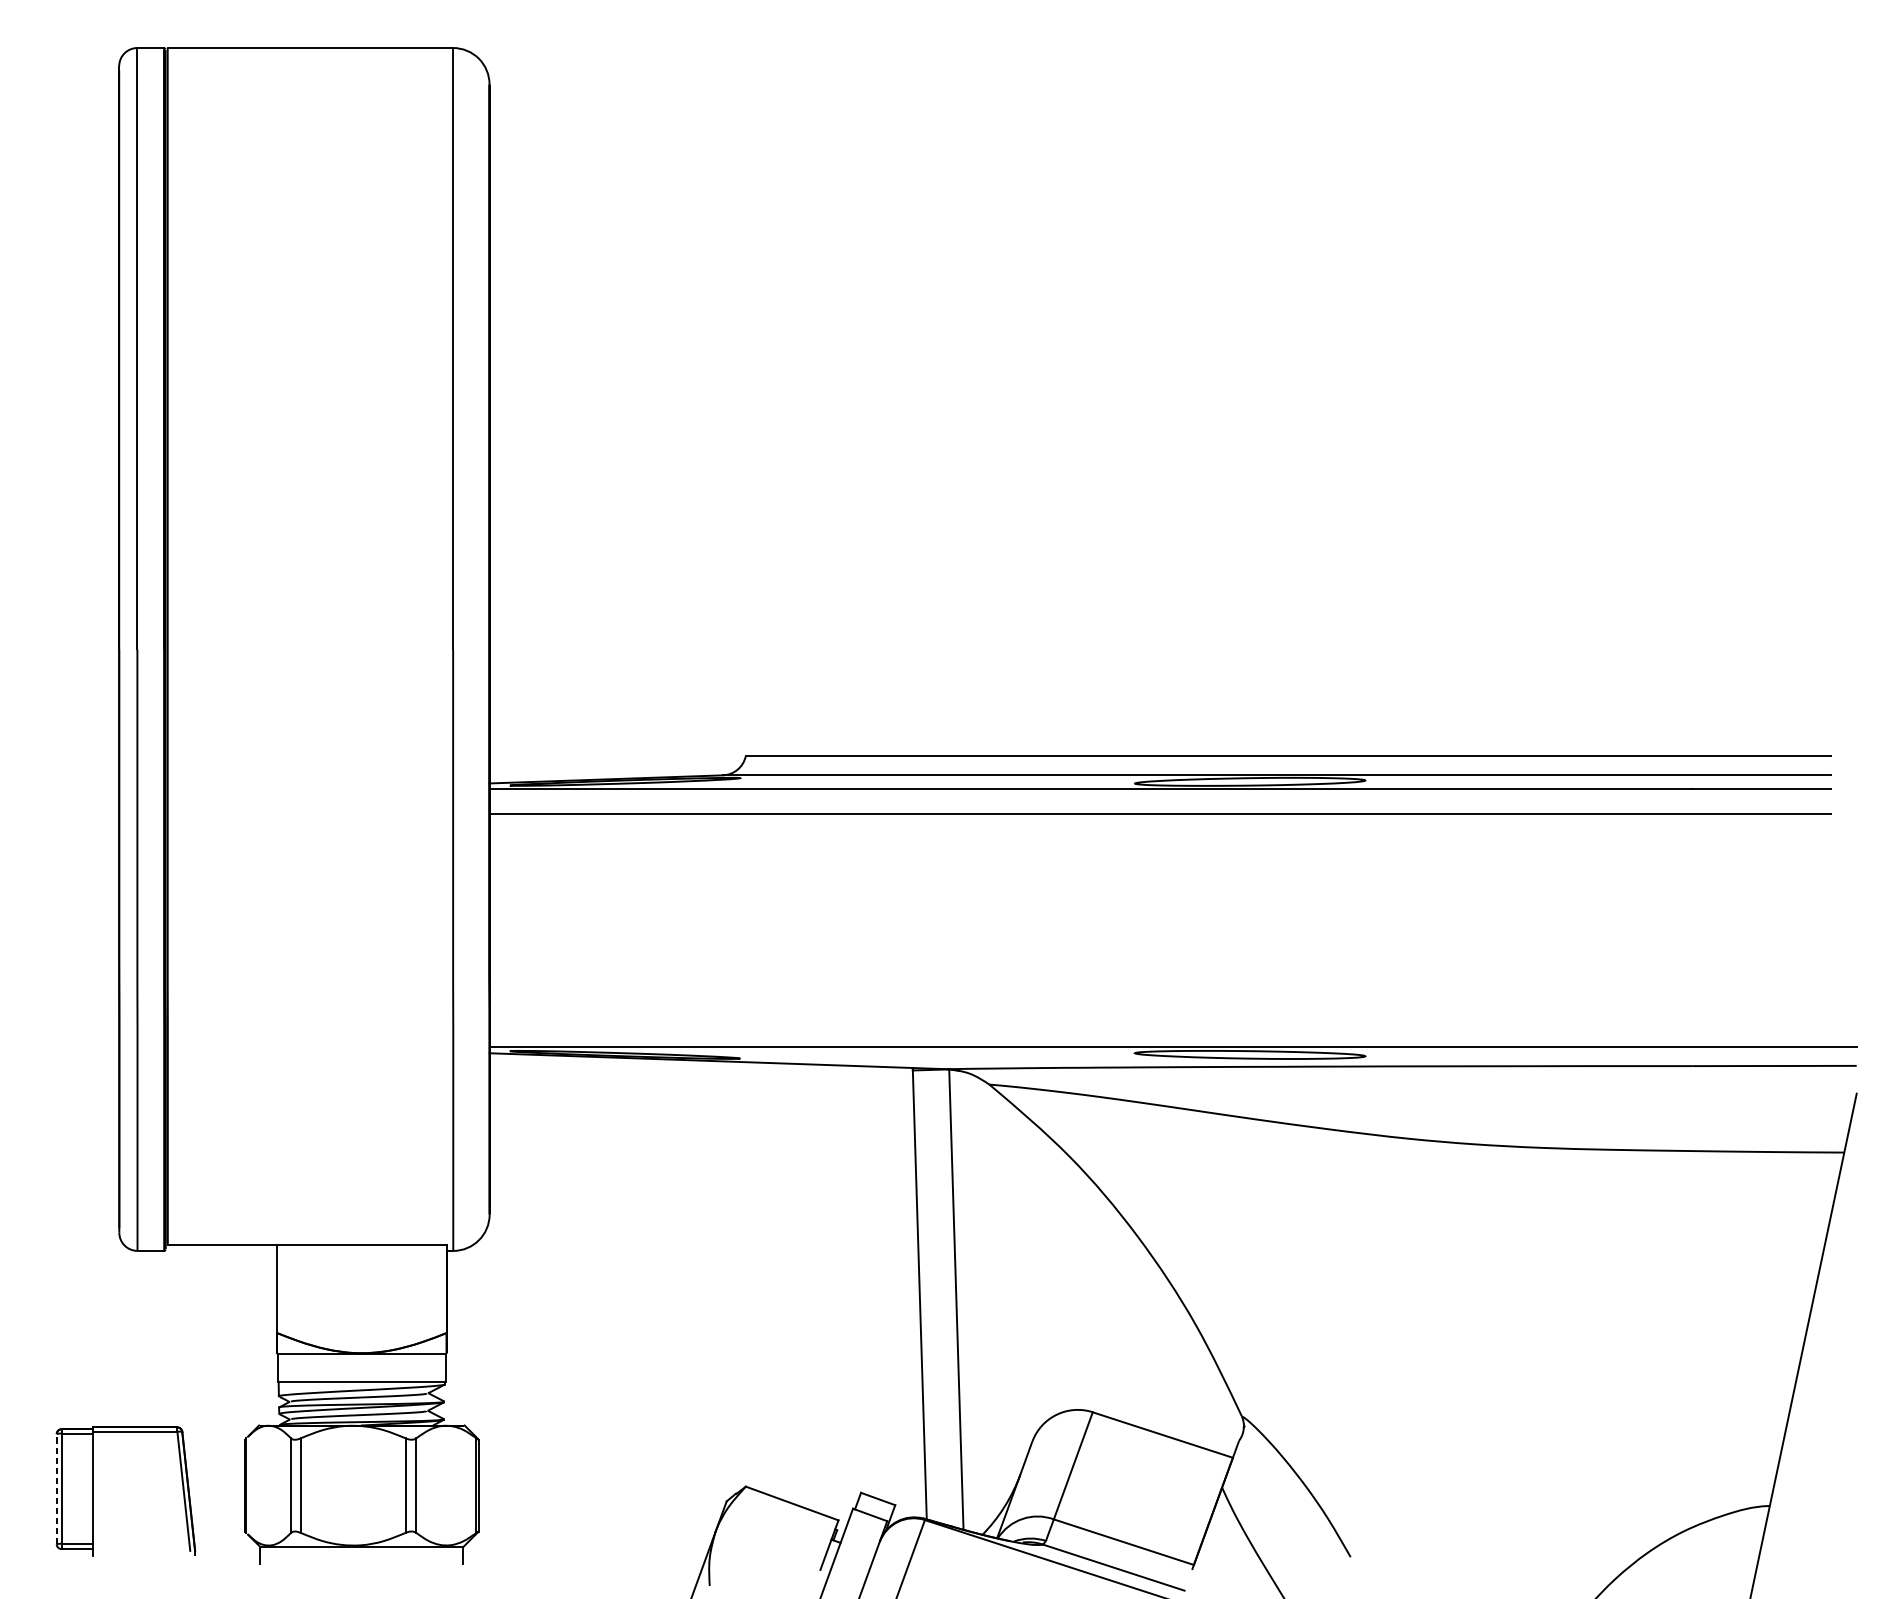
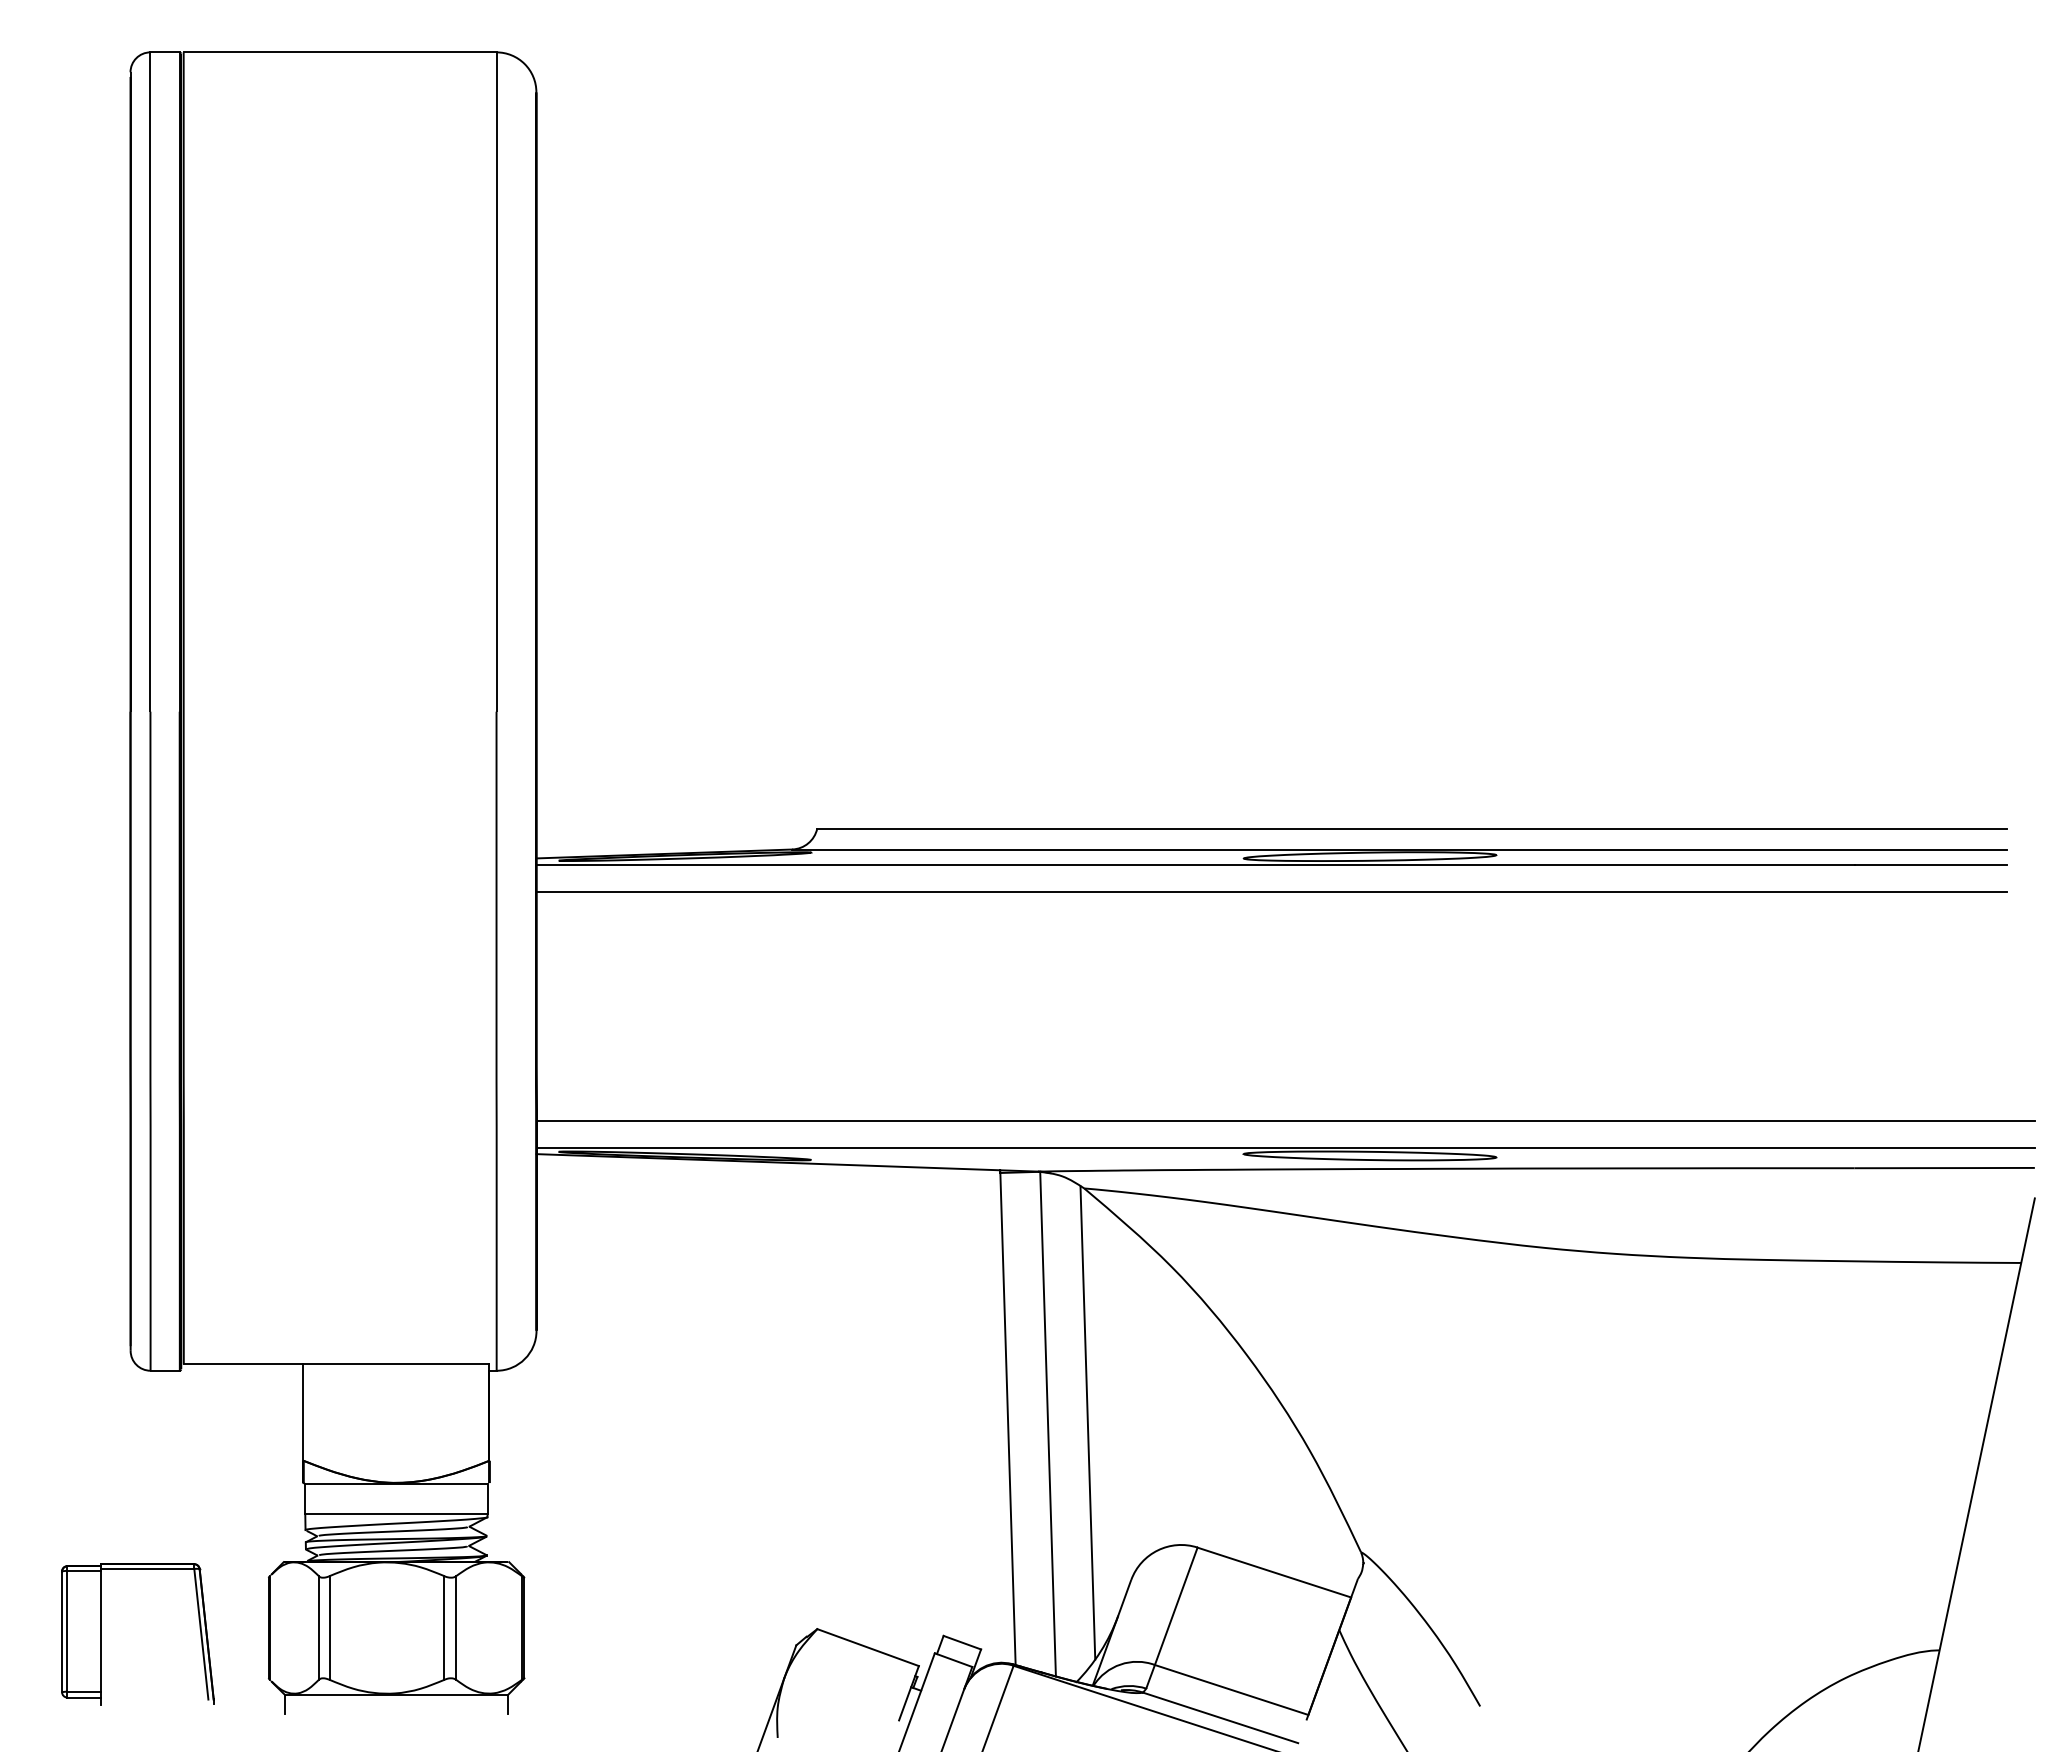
line: (1173, 1023) -> (1285, 1121), added
line: (992, 1298) -> (1087, 1422), added
line: (57, 1488) -> (62, 1631), dashed -> solid

